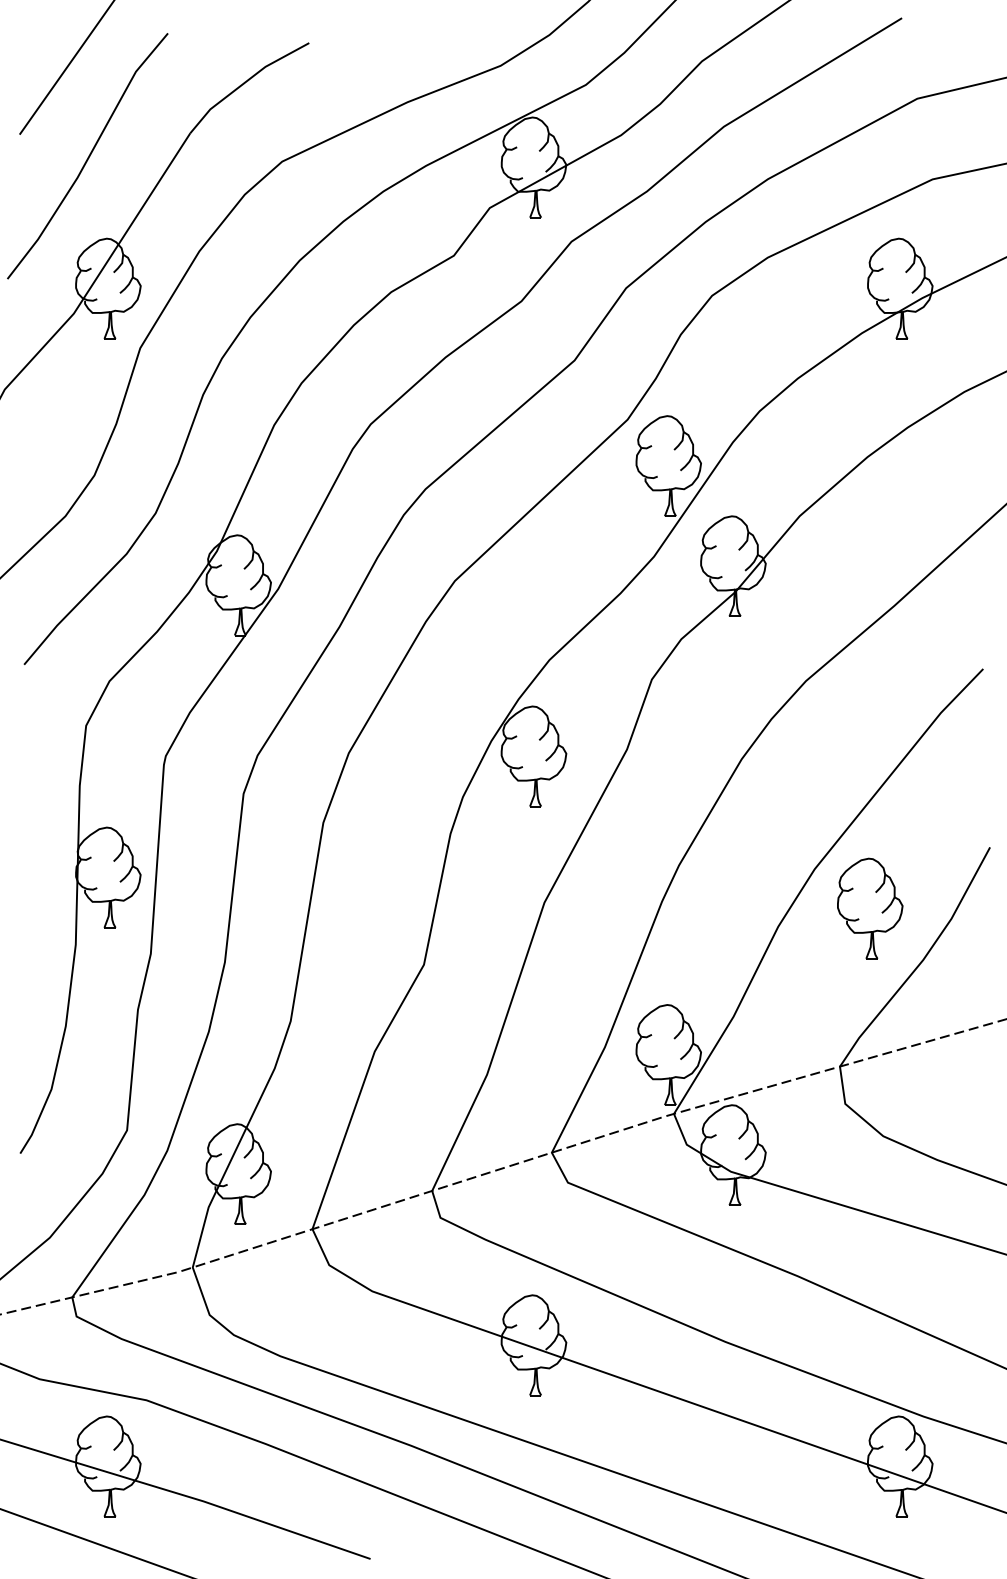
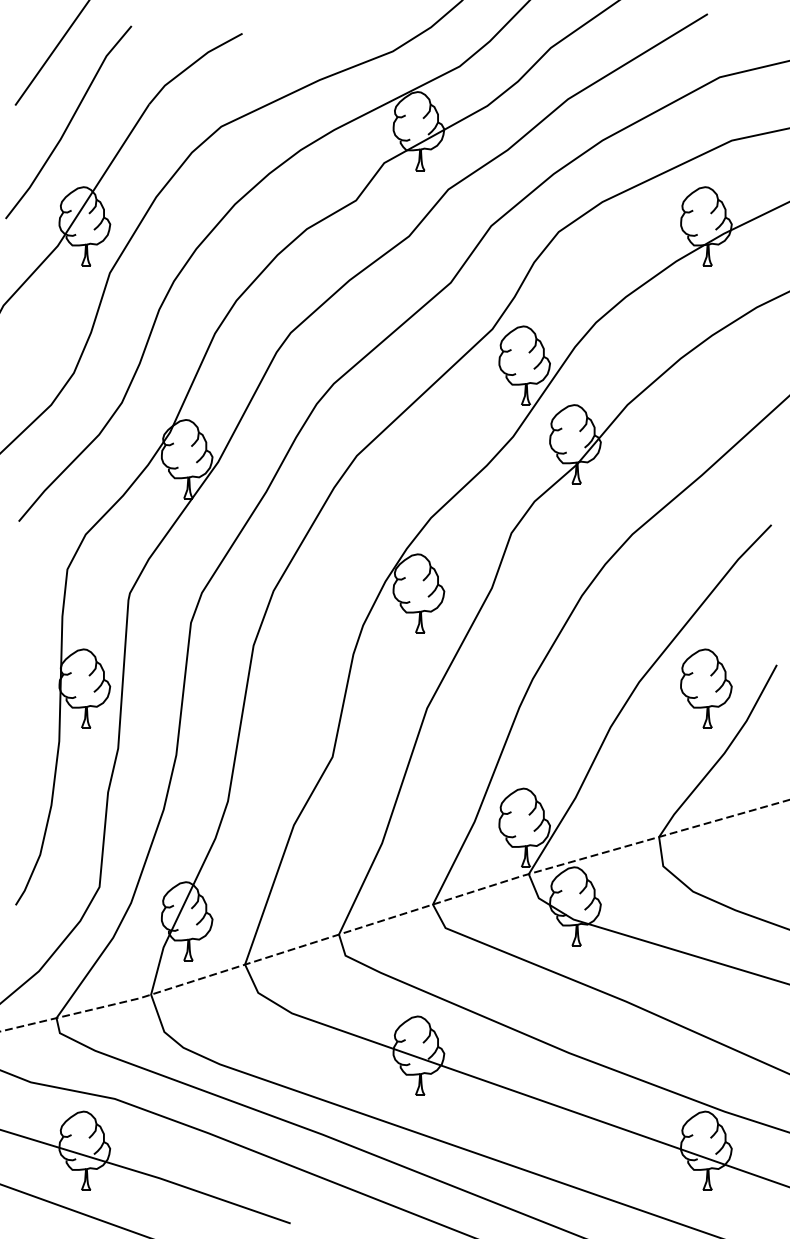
part: (870, 908) -> (706, 688), moved

